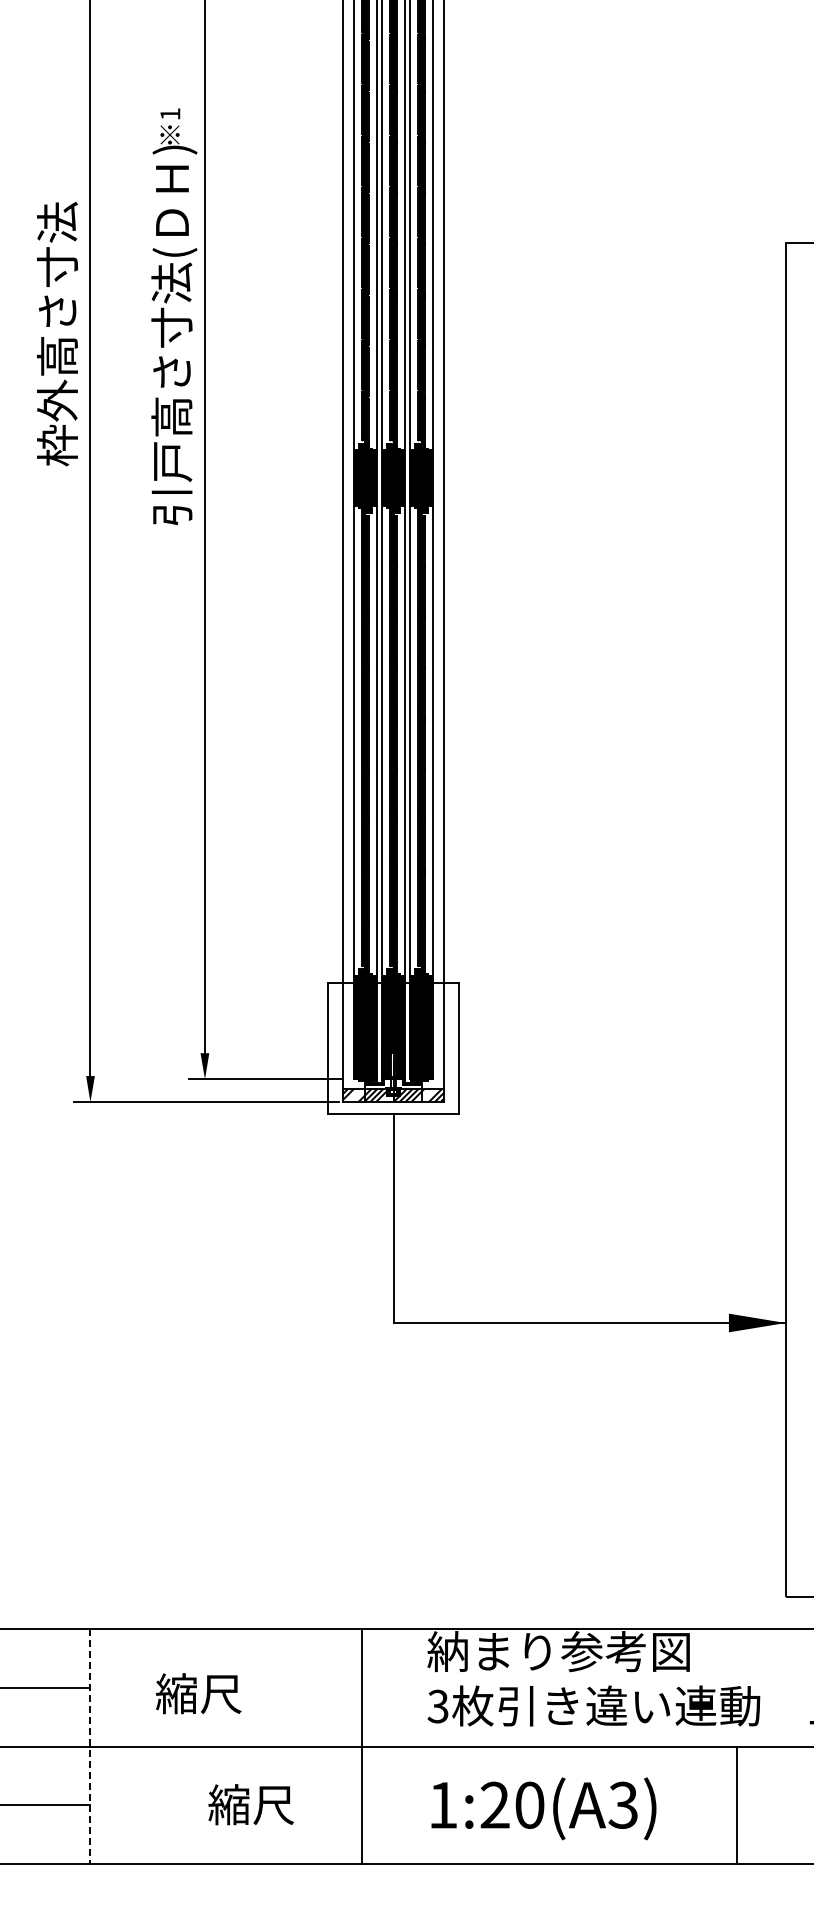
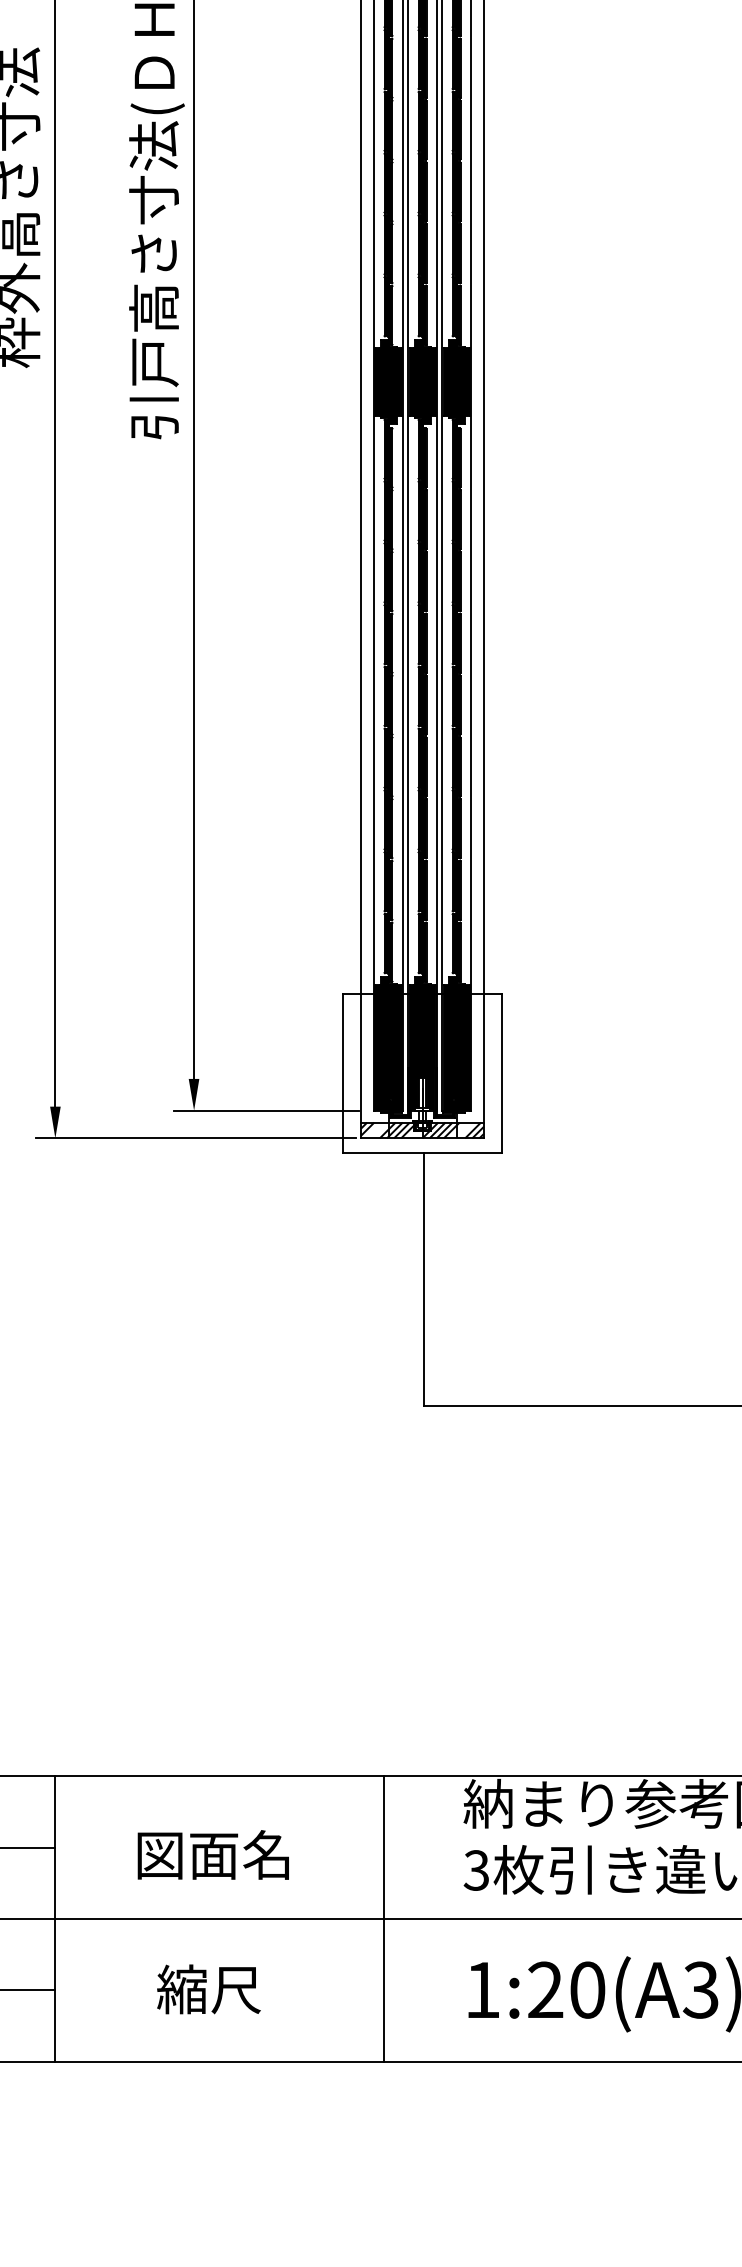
text: (219, 1693) -> (211, 1854), 縮尺 -> 図面名
line: (89, 1746) -> (54, 1918), dashed -> solid
text: (251, 1804) -> (209, 1989), moved

